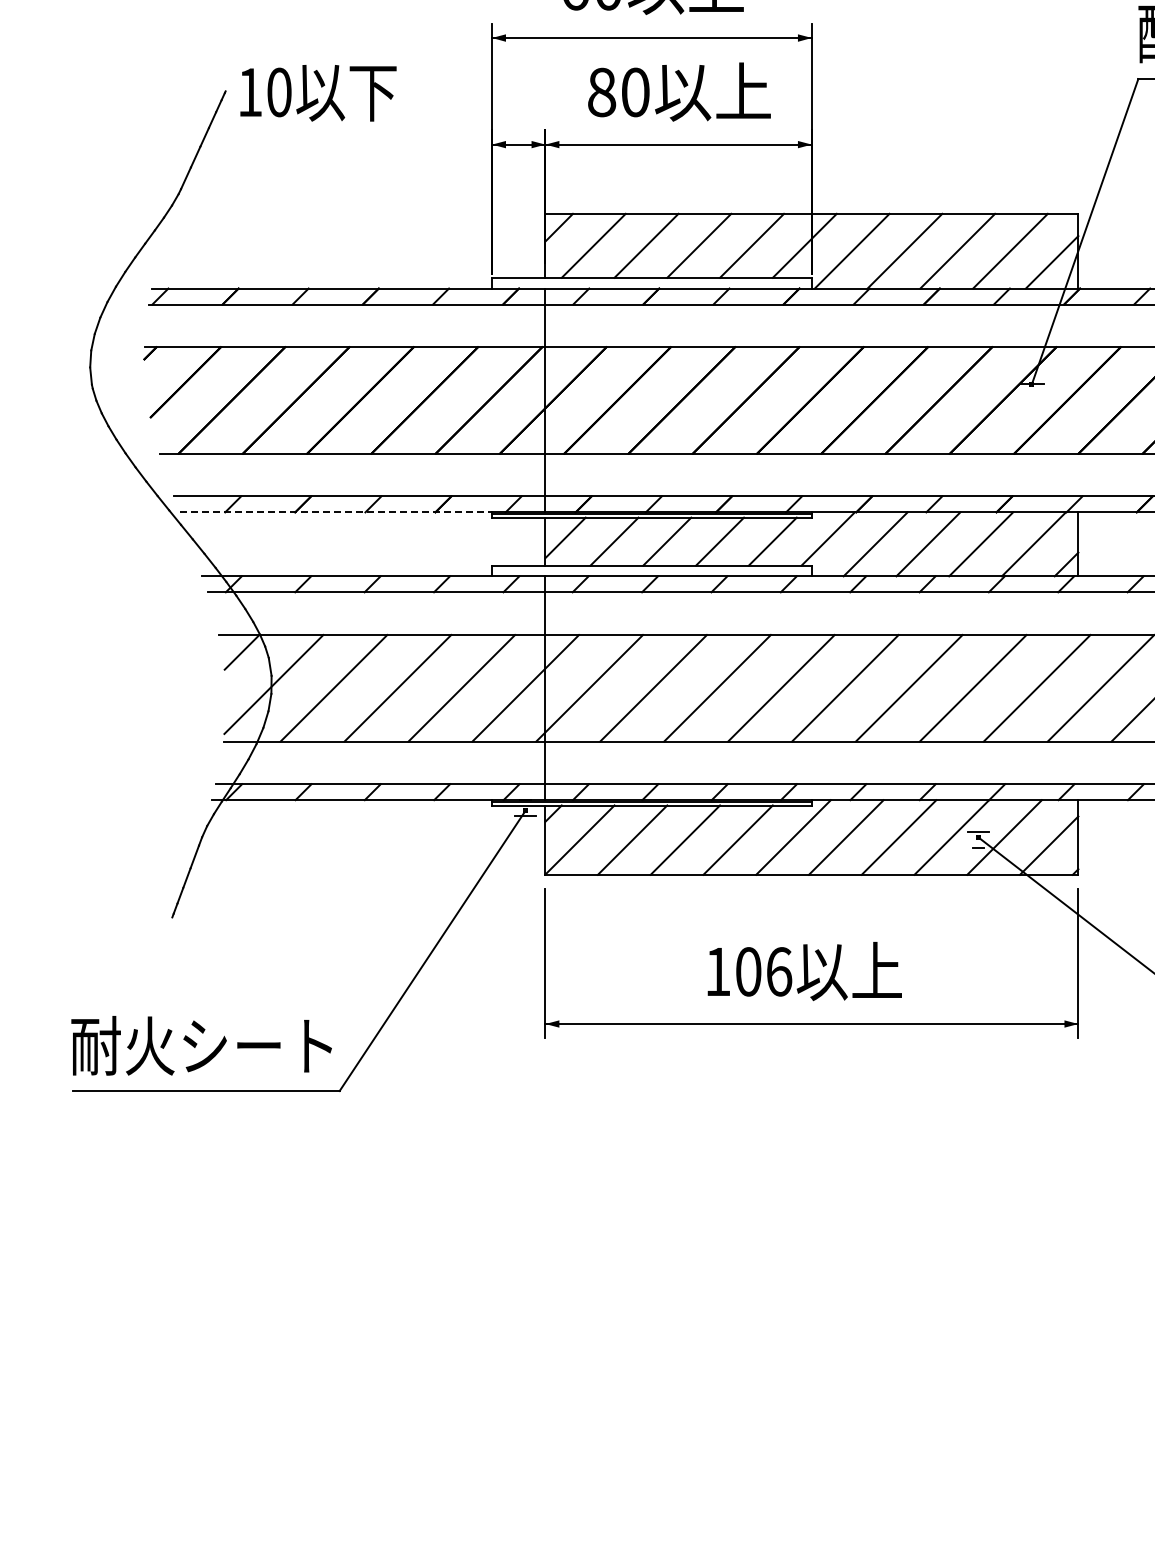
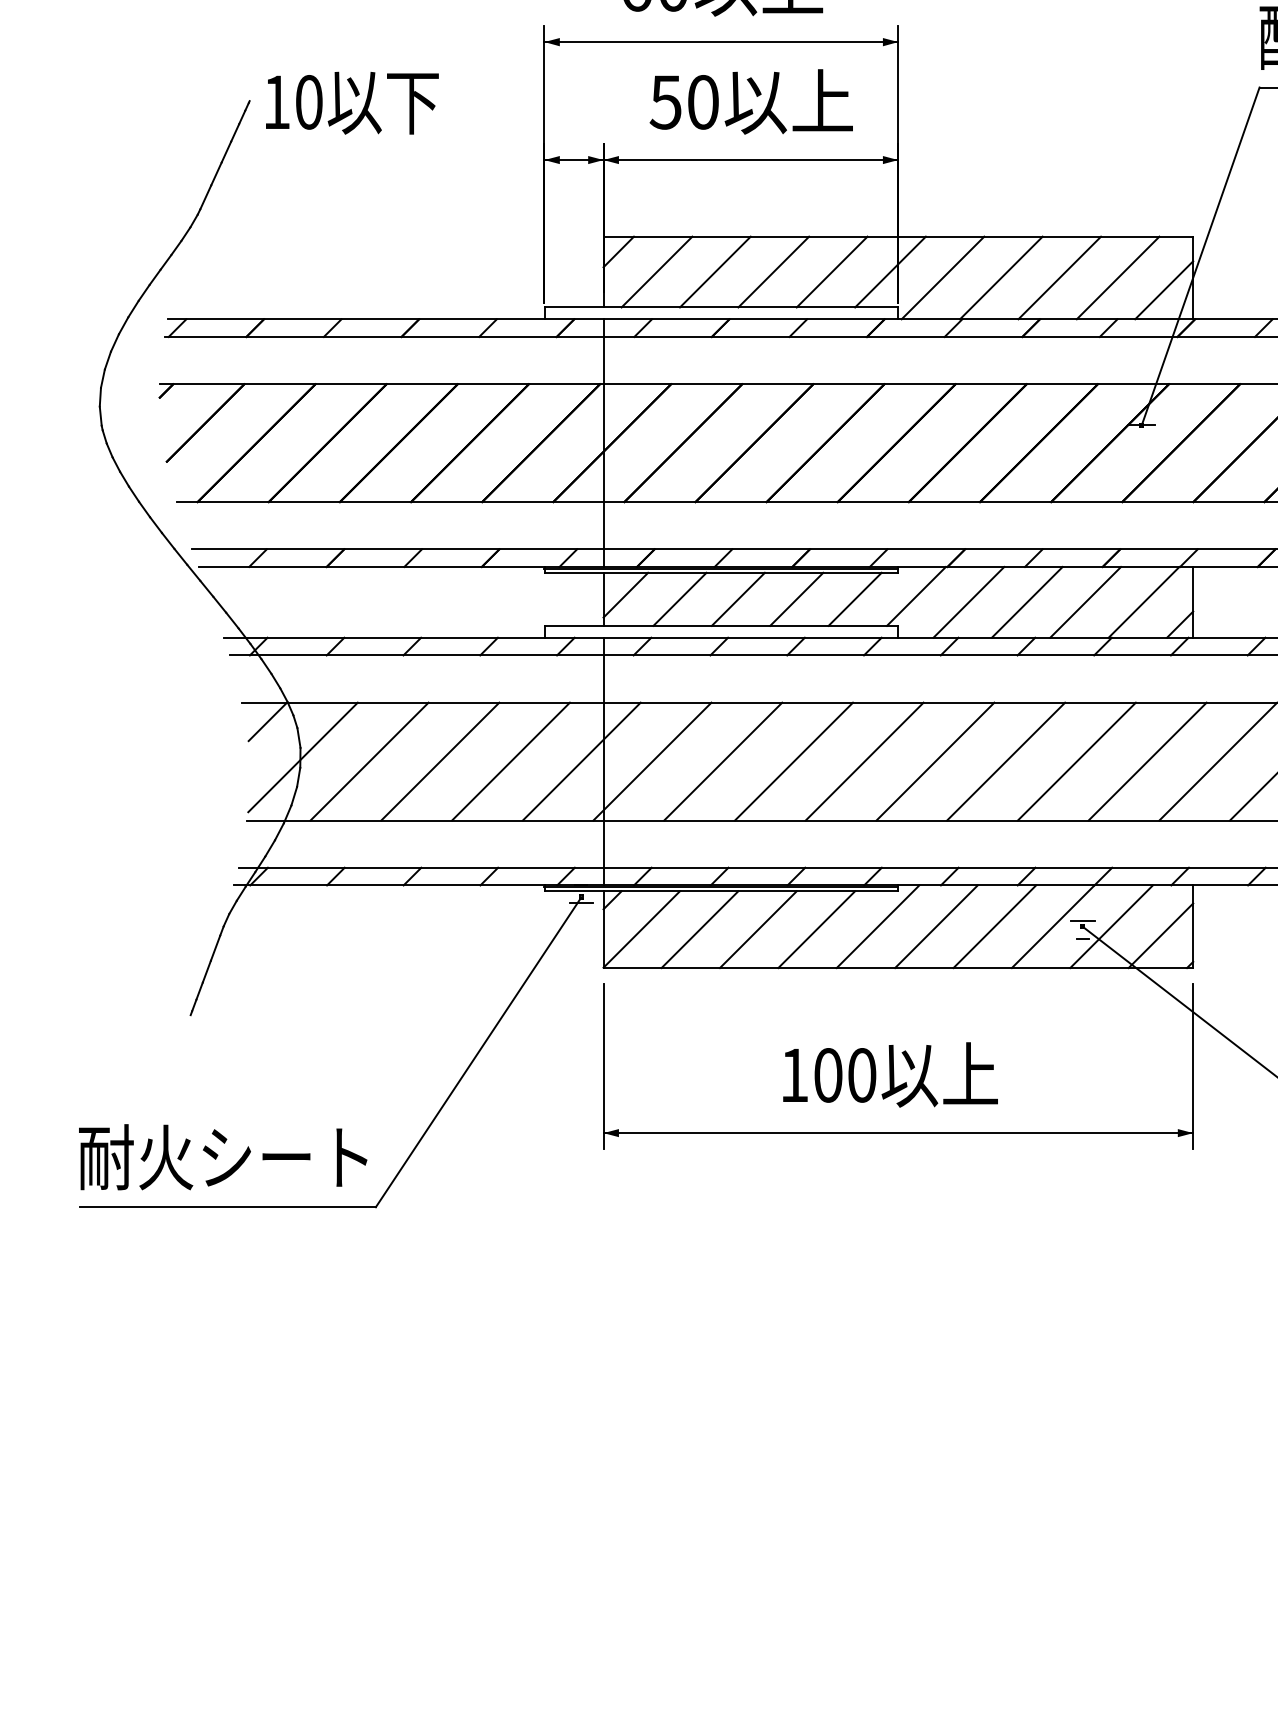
text: (601, 92) -> (665, 102), 80 -> 50
line: (336, 512) -> (372, 567), dashed -> solid
text: (779, 971) -> (862, 1075), 106 -> 100

